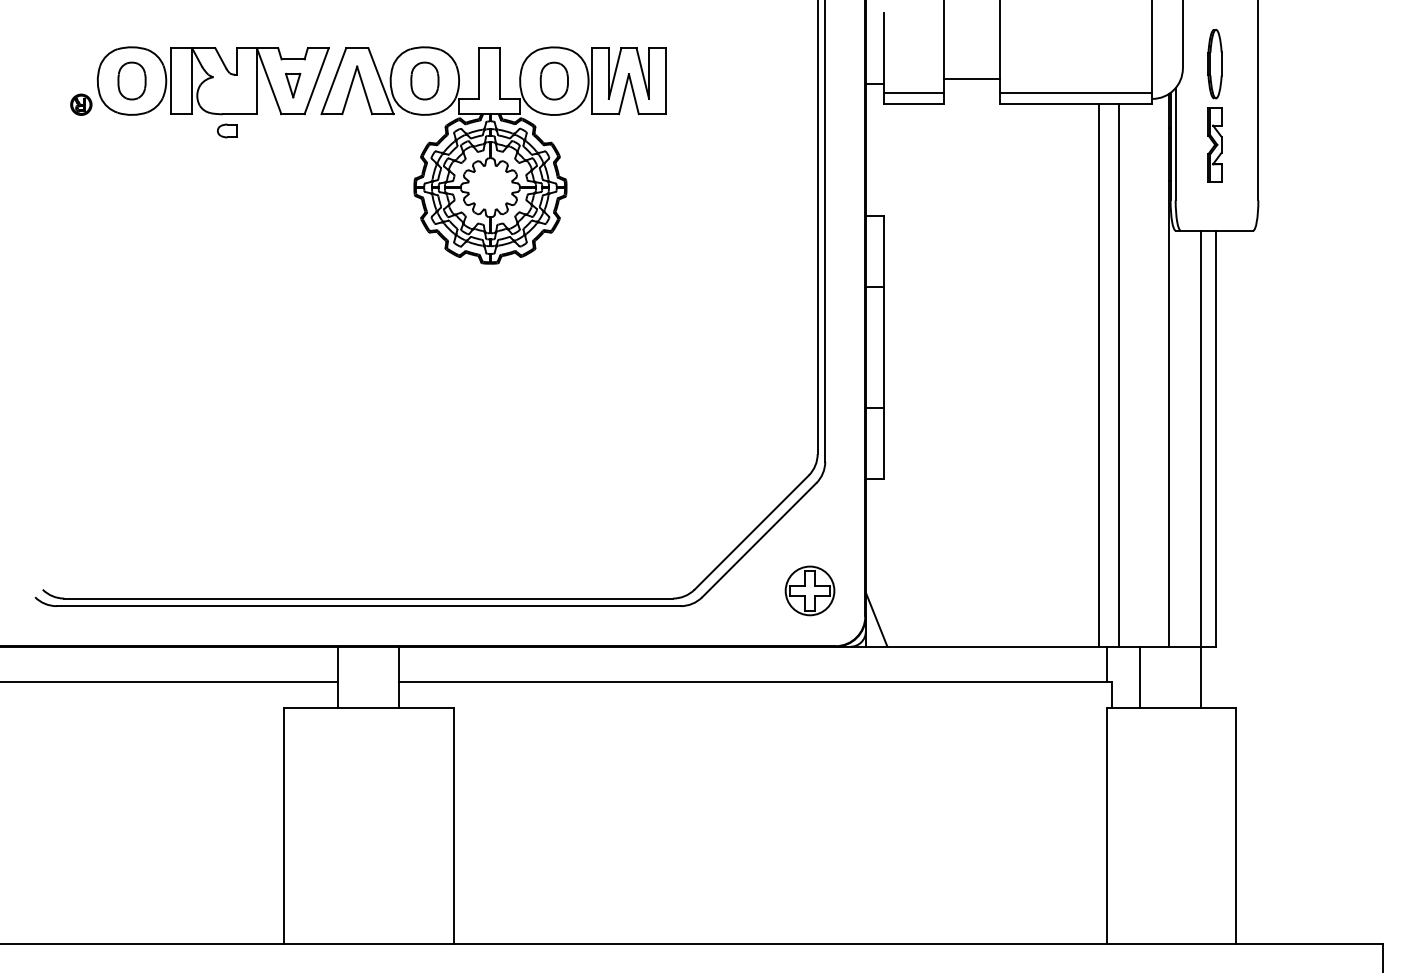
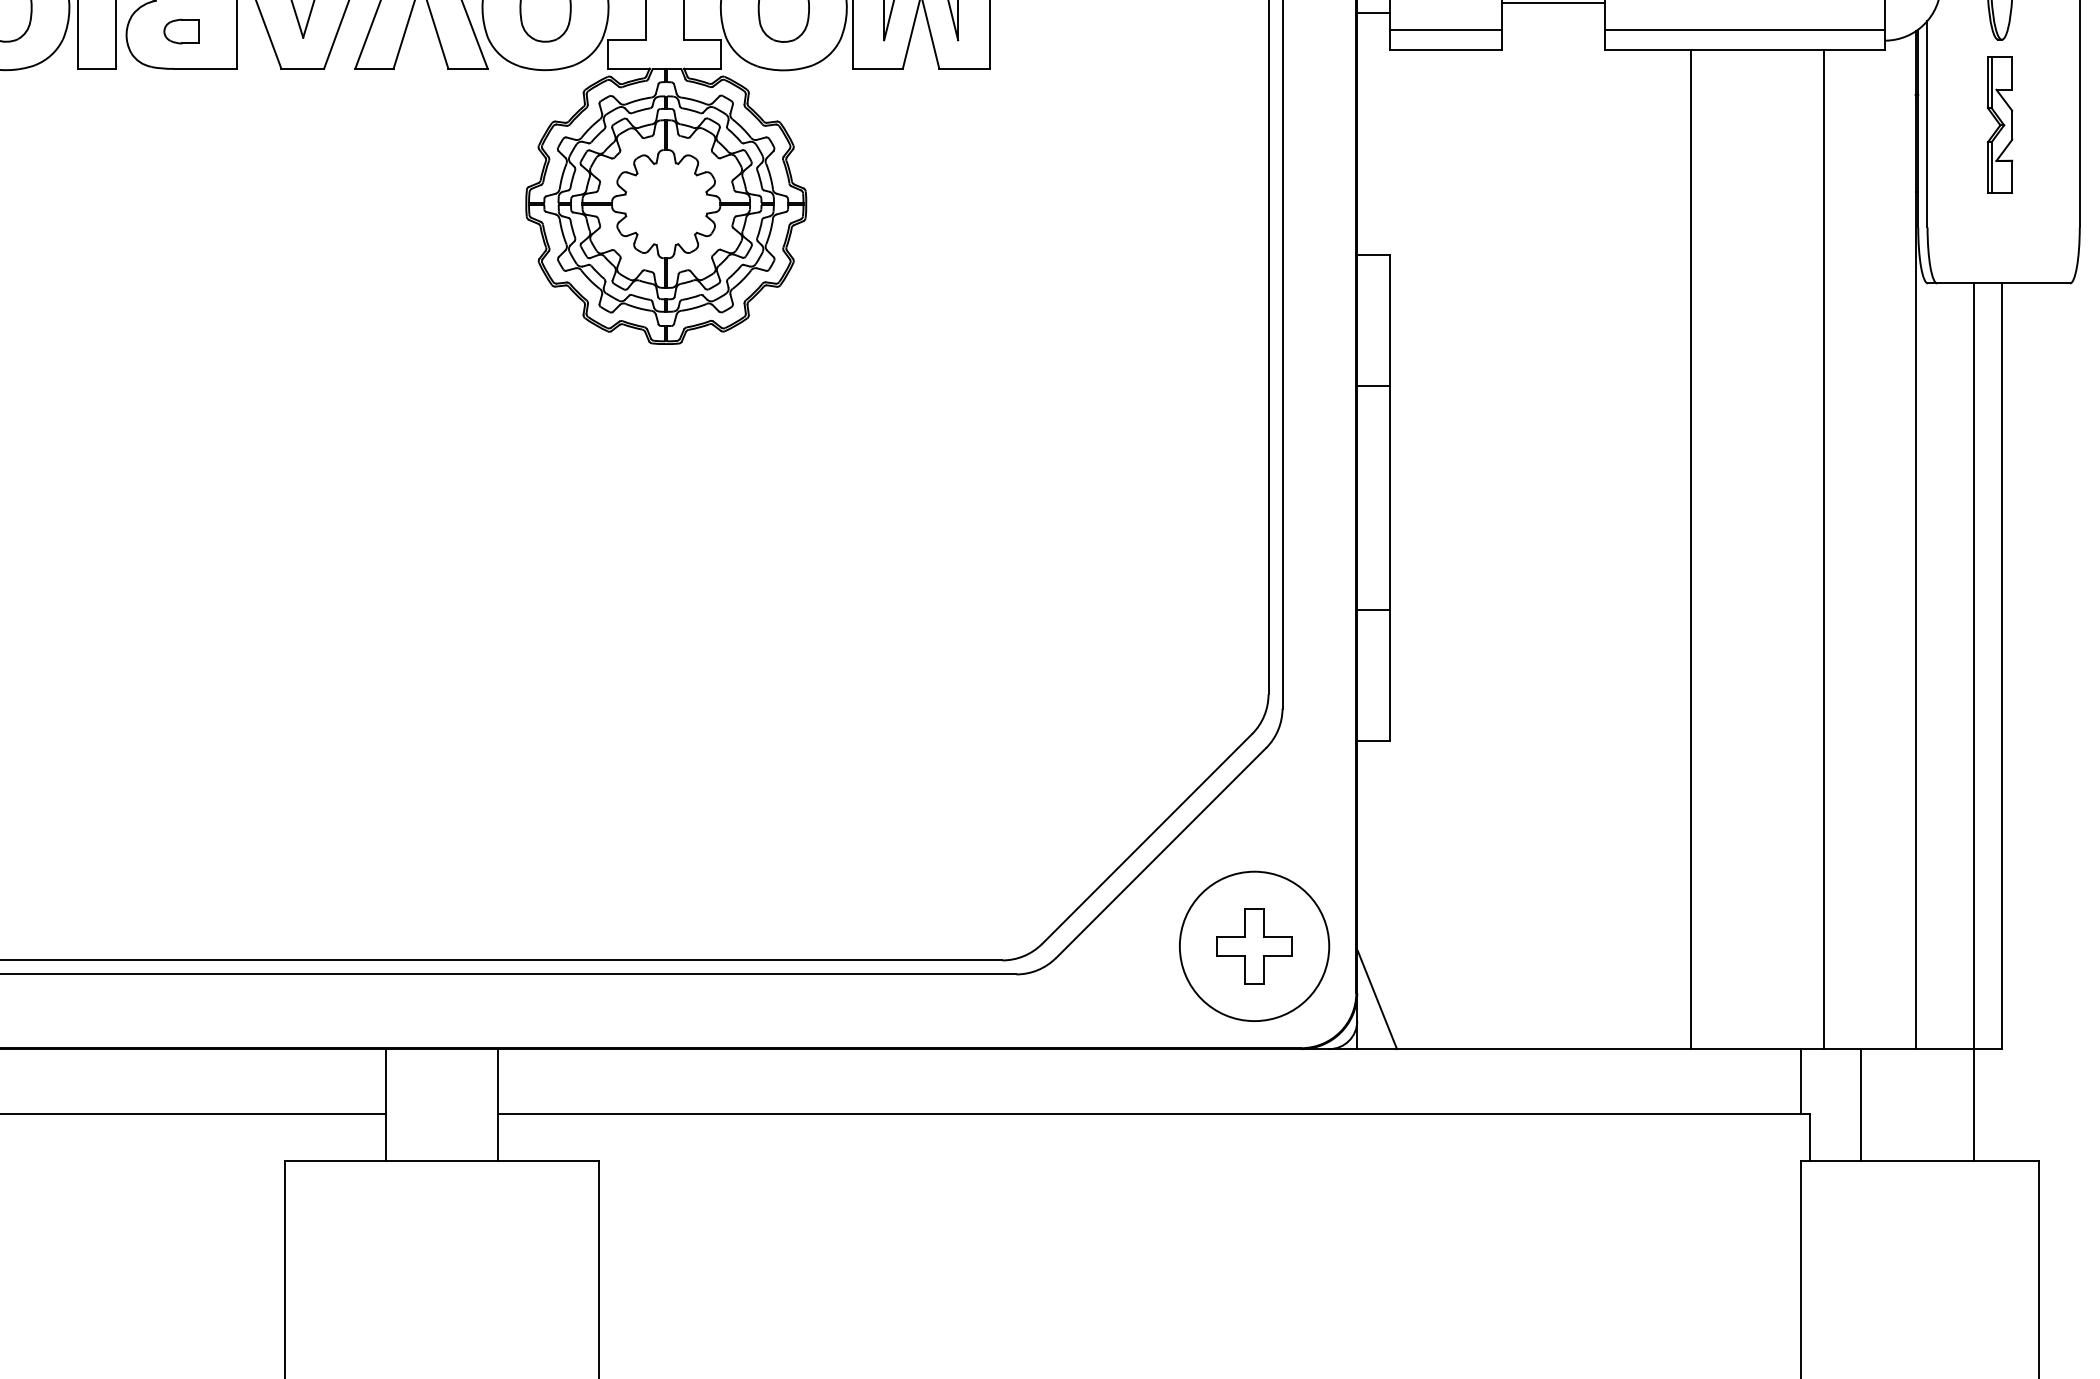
part: (227, 130) -> (182, 30), moved
line: (1098, 374) -> (1689, 547), moved
circle: (809, 590) -> (1253, 945), size x1.67

